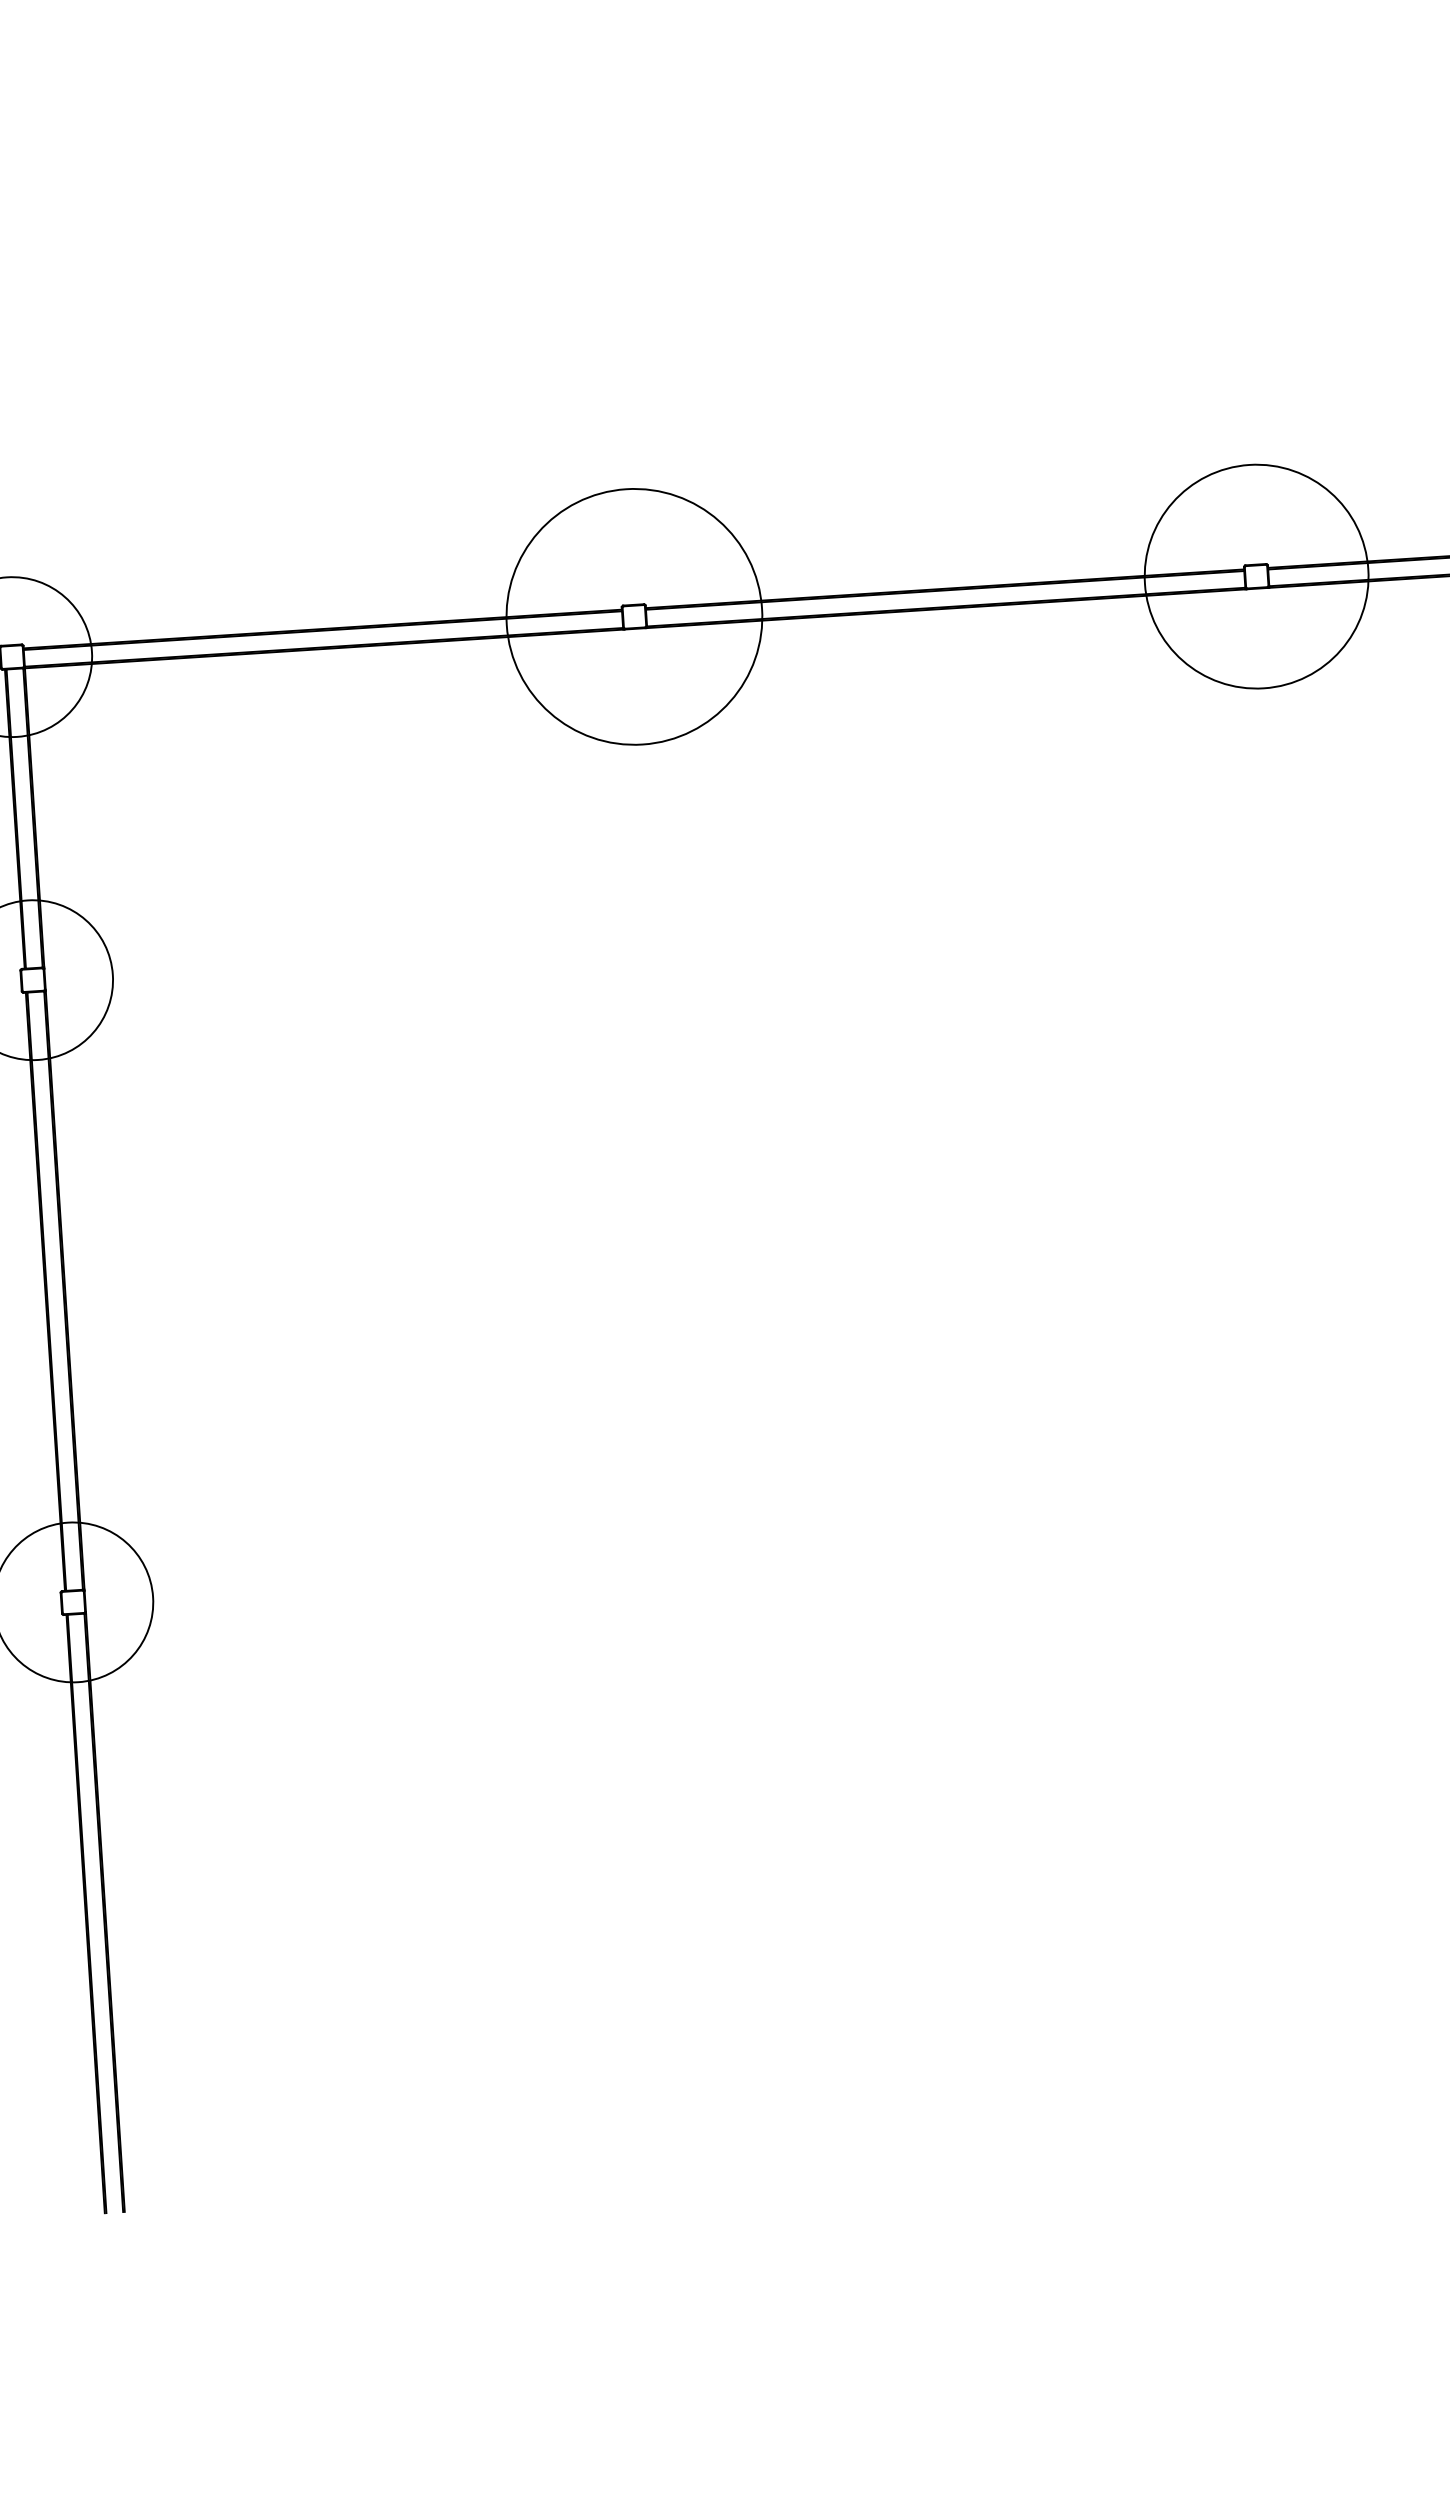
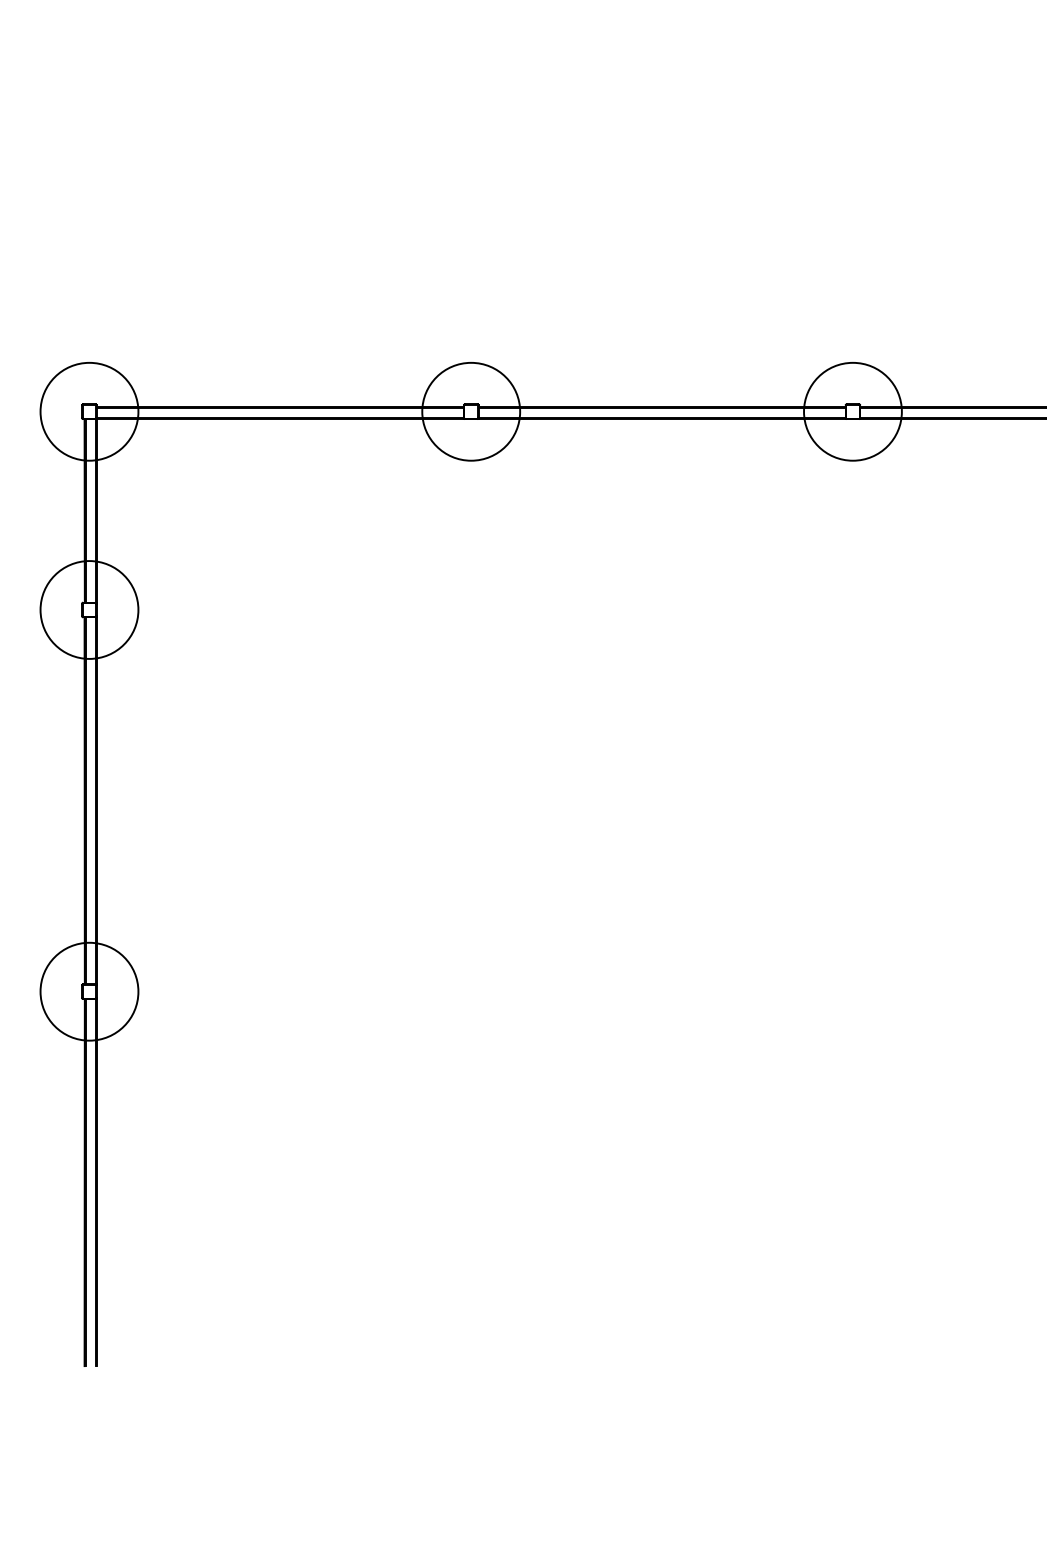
circle: (1255, 576) -> (852, 411), size x0.71
circle: (634, 616) -> (471, 411), size x0.62

